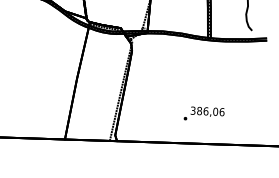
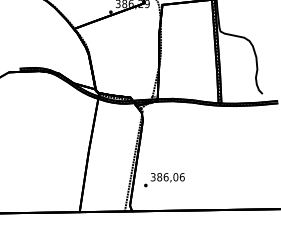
text: (204, 114) -> (164, 180), moved

